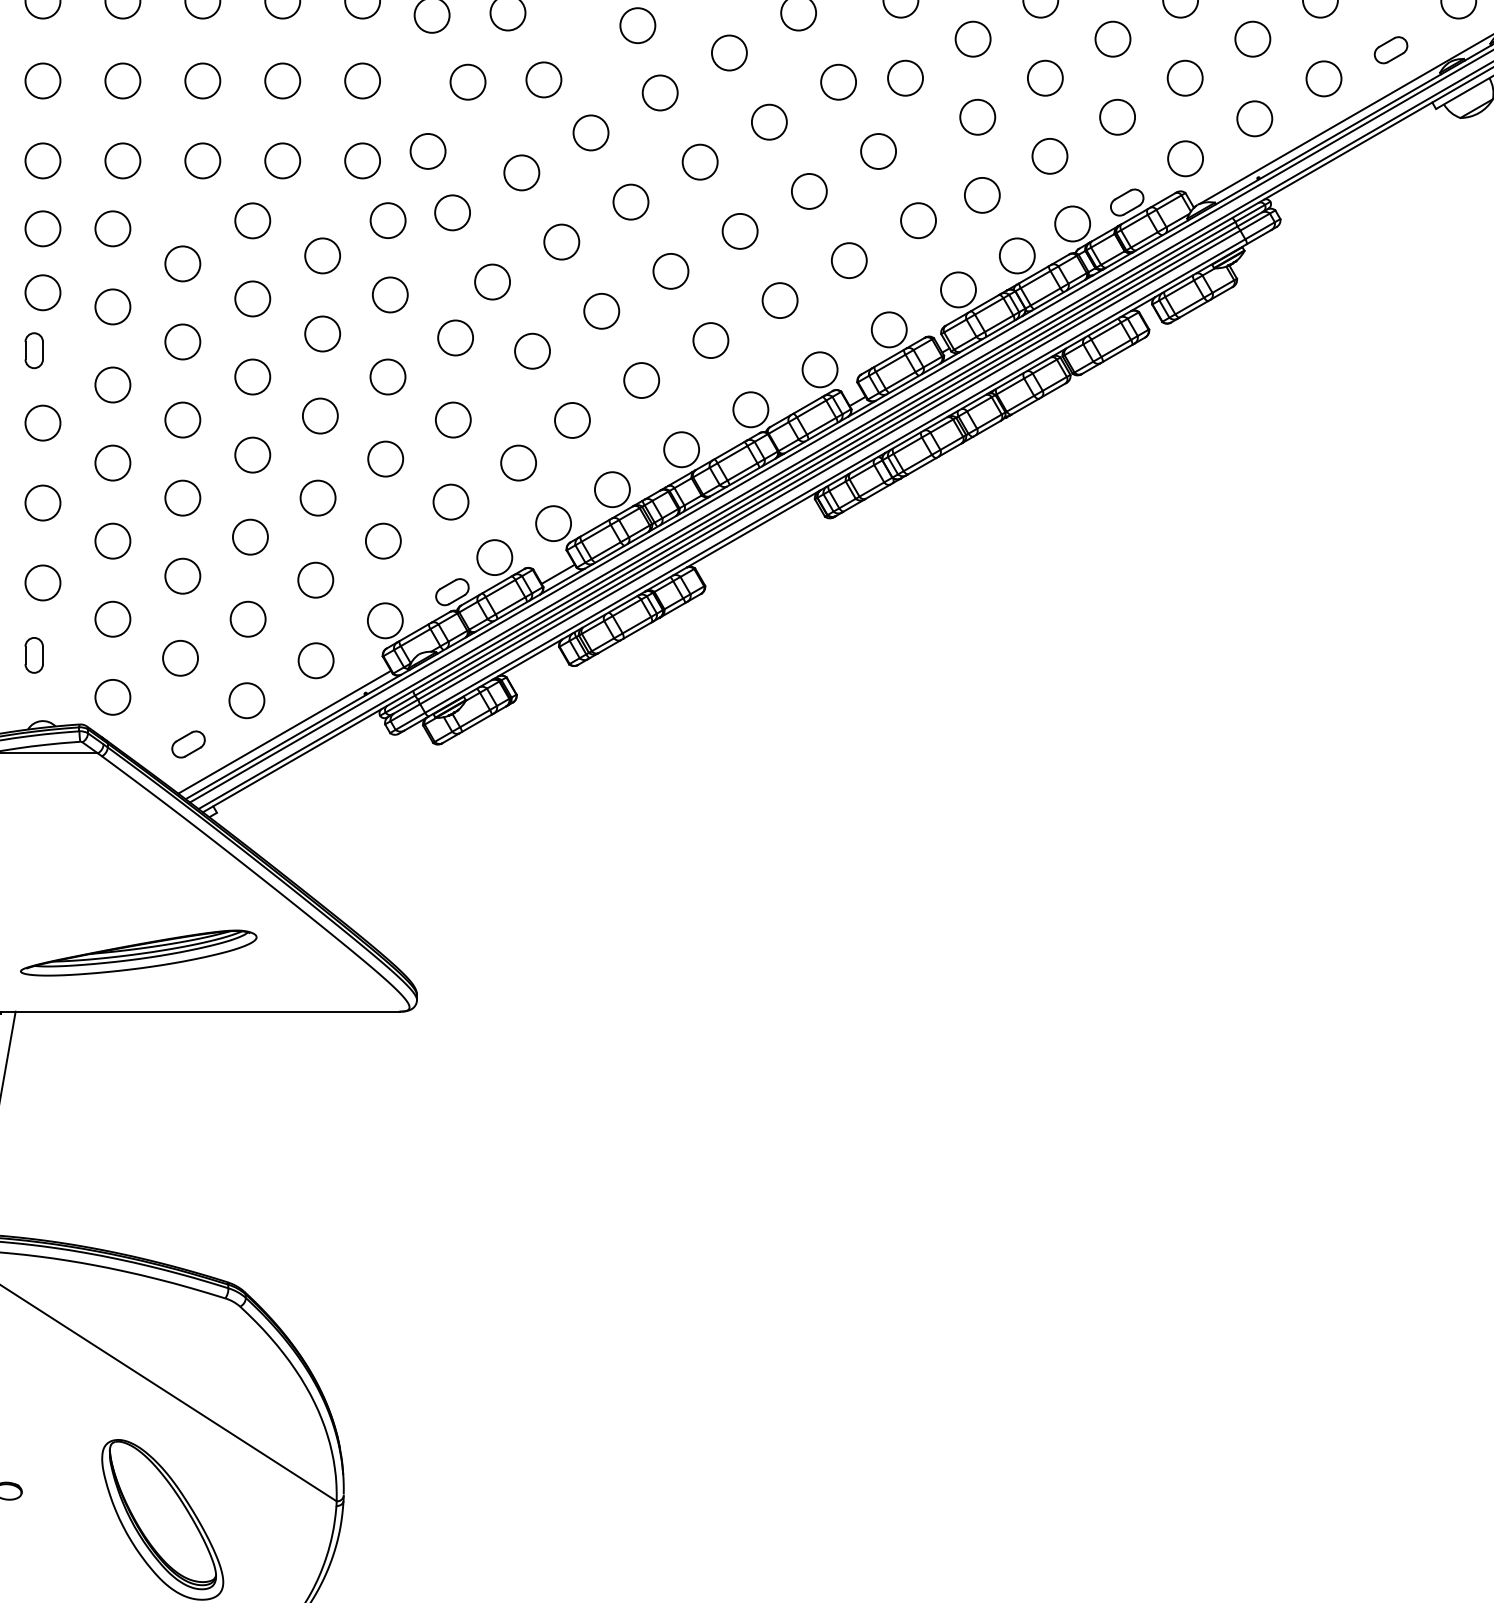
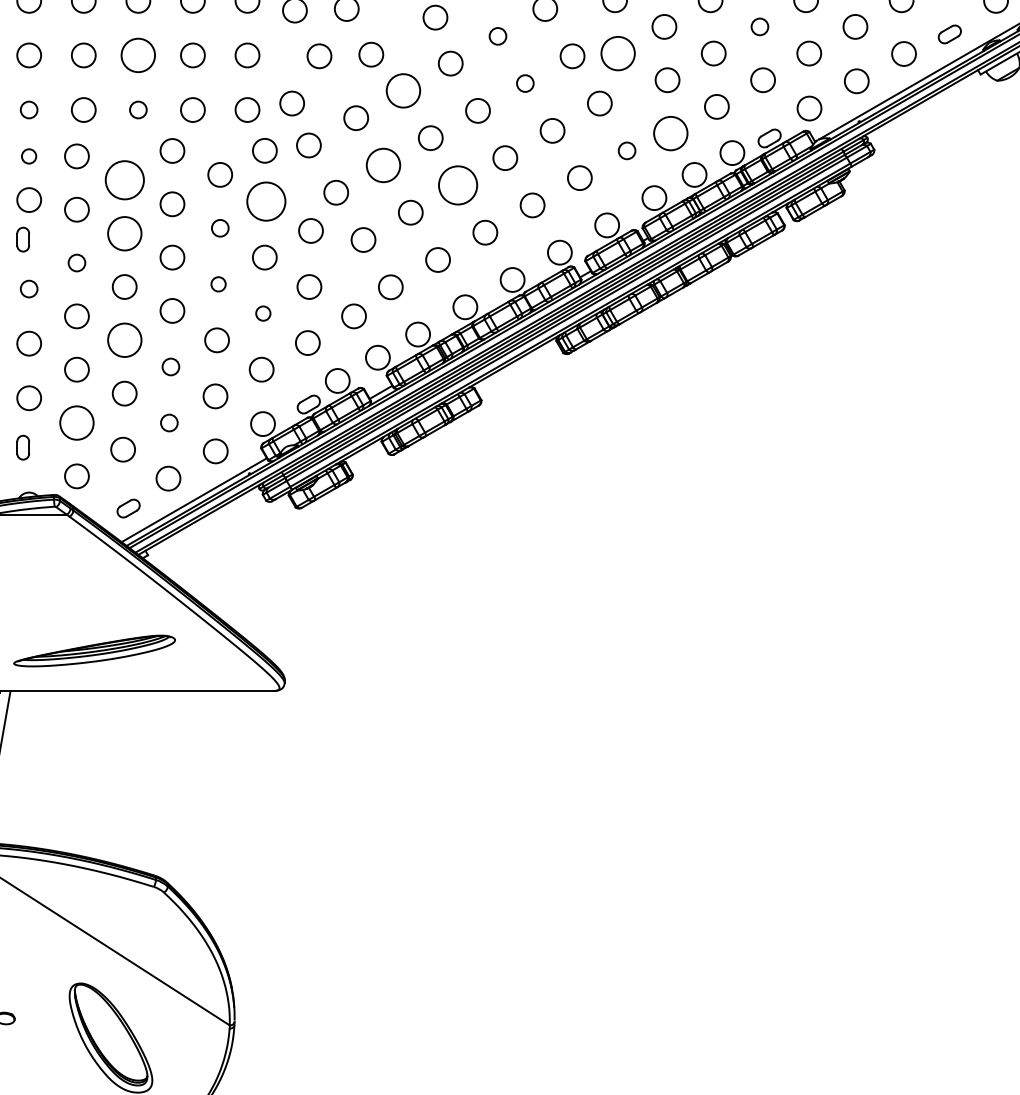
circle: (1112, 38) -> (759, 26), size x0.7
circle: (728, 53) -> (497, 36), size x0.7
circle: (905, 78) -> (618, 53), size x1.4
circle: (203, 81) -> (138, 55), size x1.4
circle: (769, 122) -> (525, 83), size x0.7
circle: (591, 132) -> (403, 90), size x1.4
circle: (41, 160) -> (28, 109), size x0.7
circle: (203, 160) -> (138, 109), size x0.7
circle: (982, 195) -> (670, 133), size x1.4
circle: (917, 220) -> (626, 150), size x0.7
circle: (41, 228) -> (28, 156), size x0.6
circle: (561, 242) -> (383, 165), size x1.4
circle: (182, 264) -> (124, 180), size x1.6
circle: (670, 271) -> (457, 185), size x1.6
circle: (390, 294) -> (266, 201), size x1.6
circle: (323, 334) -> (220, 228), size x0.7
circle: (182, 341) -> (124, 233), size x1.4
circle: (112, 384) -> (76, 262), size x0.7
circle: (320, 416) -> (218, 284), size x0.6
circle: (41, 422) -> (28, 288), size x0.7
circle: (386, 458) -> (263, 313), size x0.6
circle: (182, 498) -> (124, 340), size x1.4
circle: (249, 536) -> (170, 366), size x0.7
circle: (112, 618) -> (76, 422), size x1.4
circle: (248, 618) -> (169, 422), size x0.7

